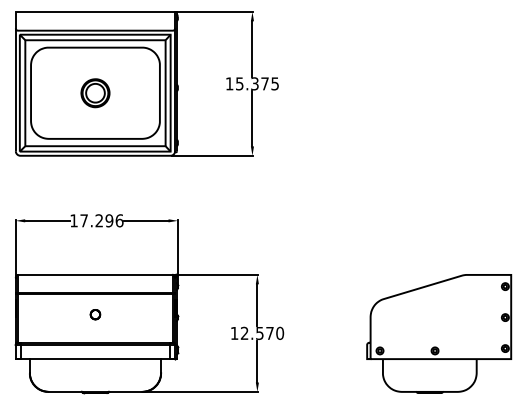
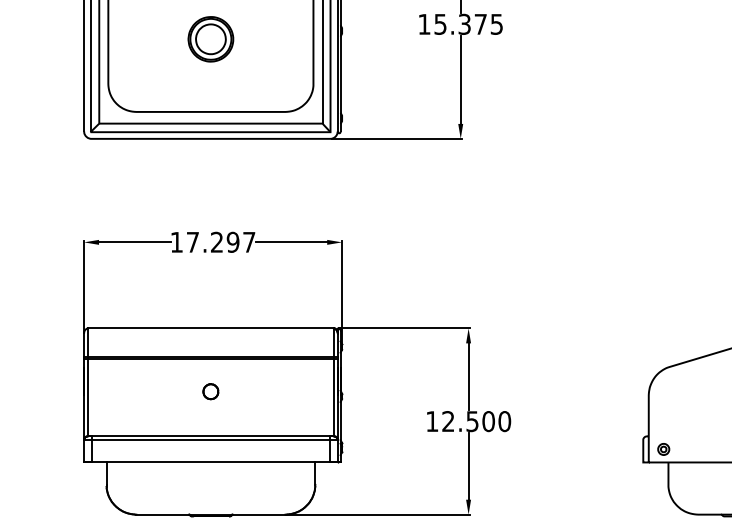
text: (119, 220) -> (249, 241), 17.296 -> 17.297
text: (269, 332) -> (487, 420), 12.570 -> 12.500

